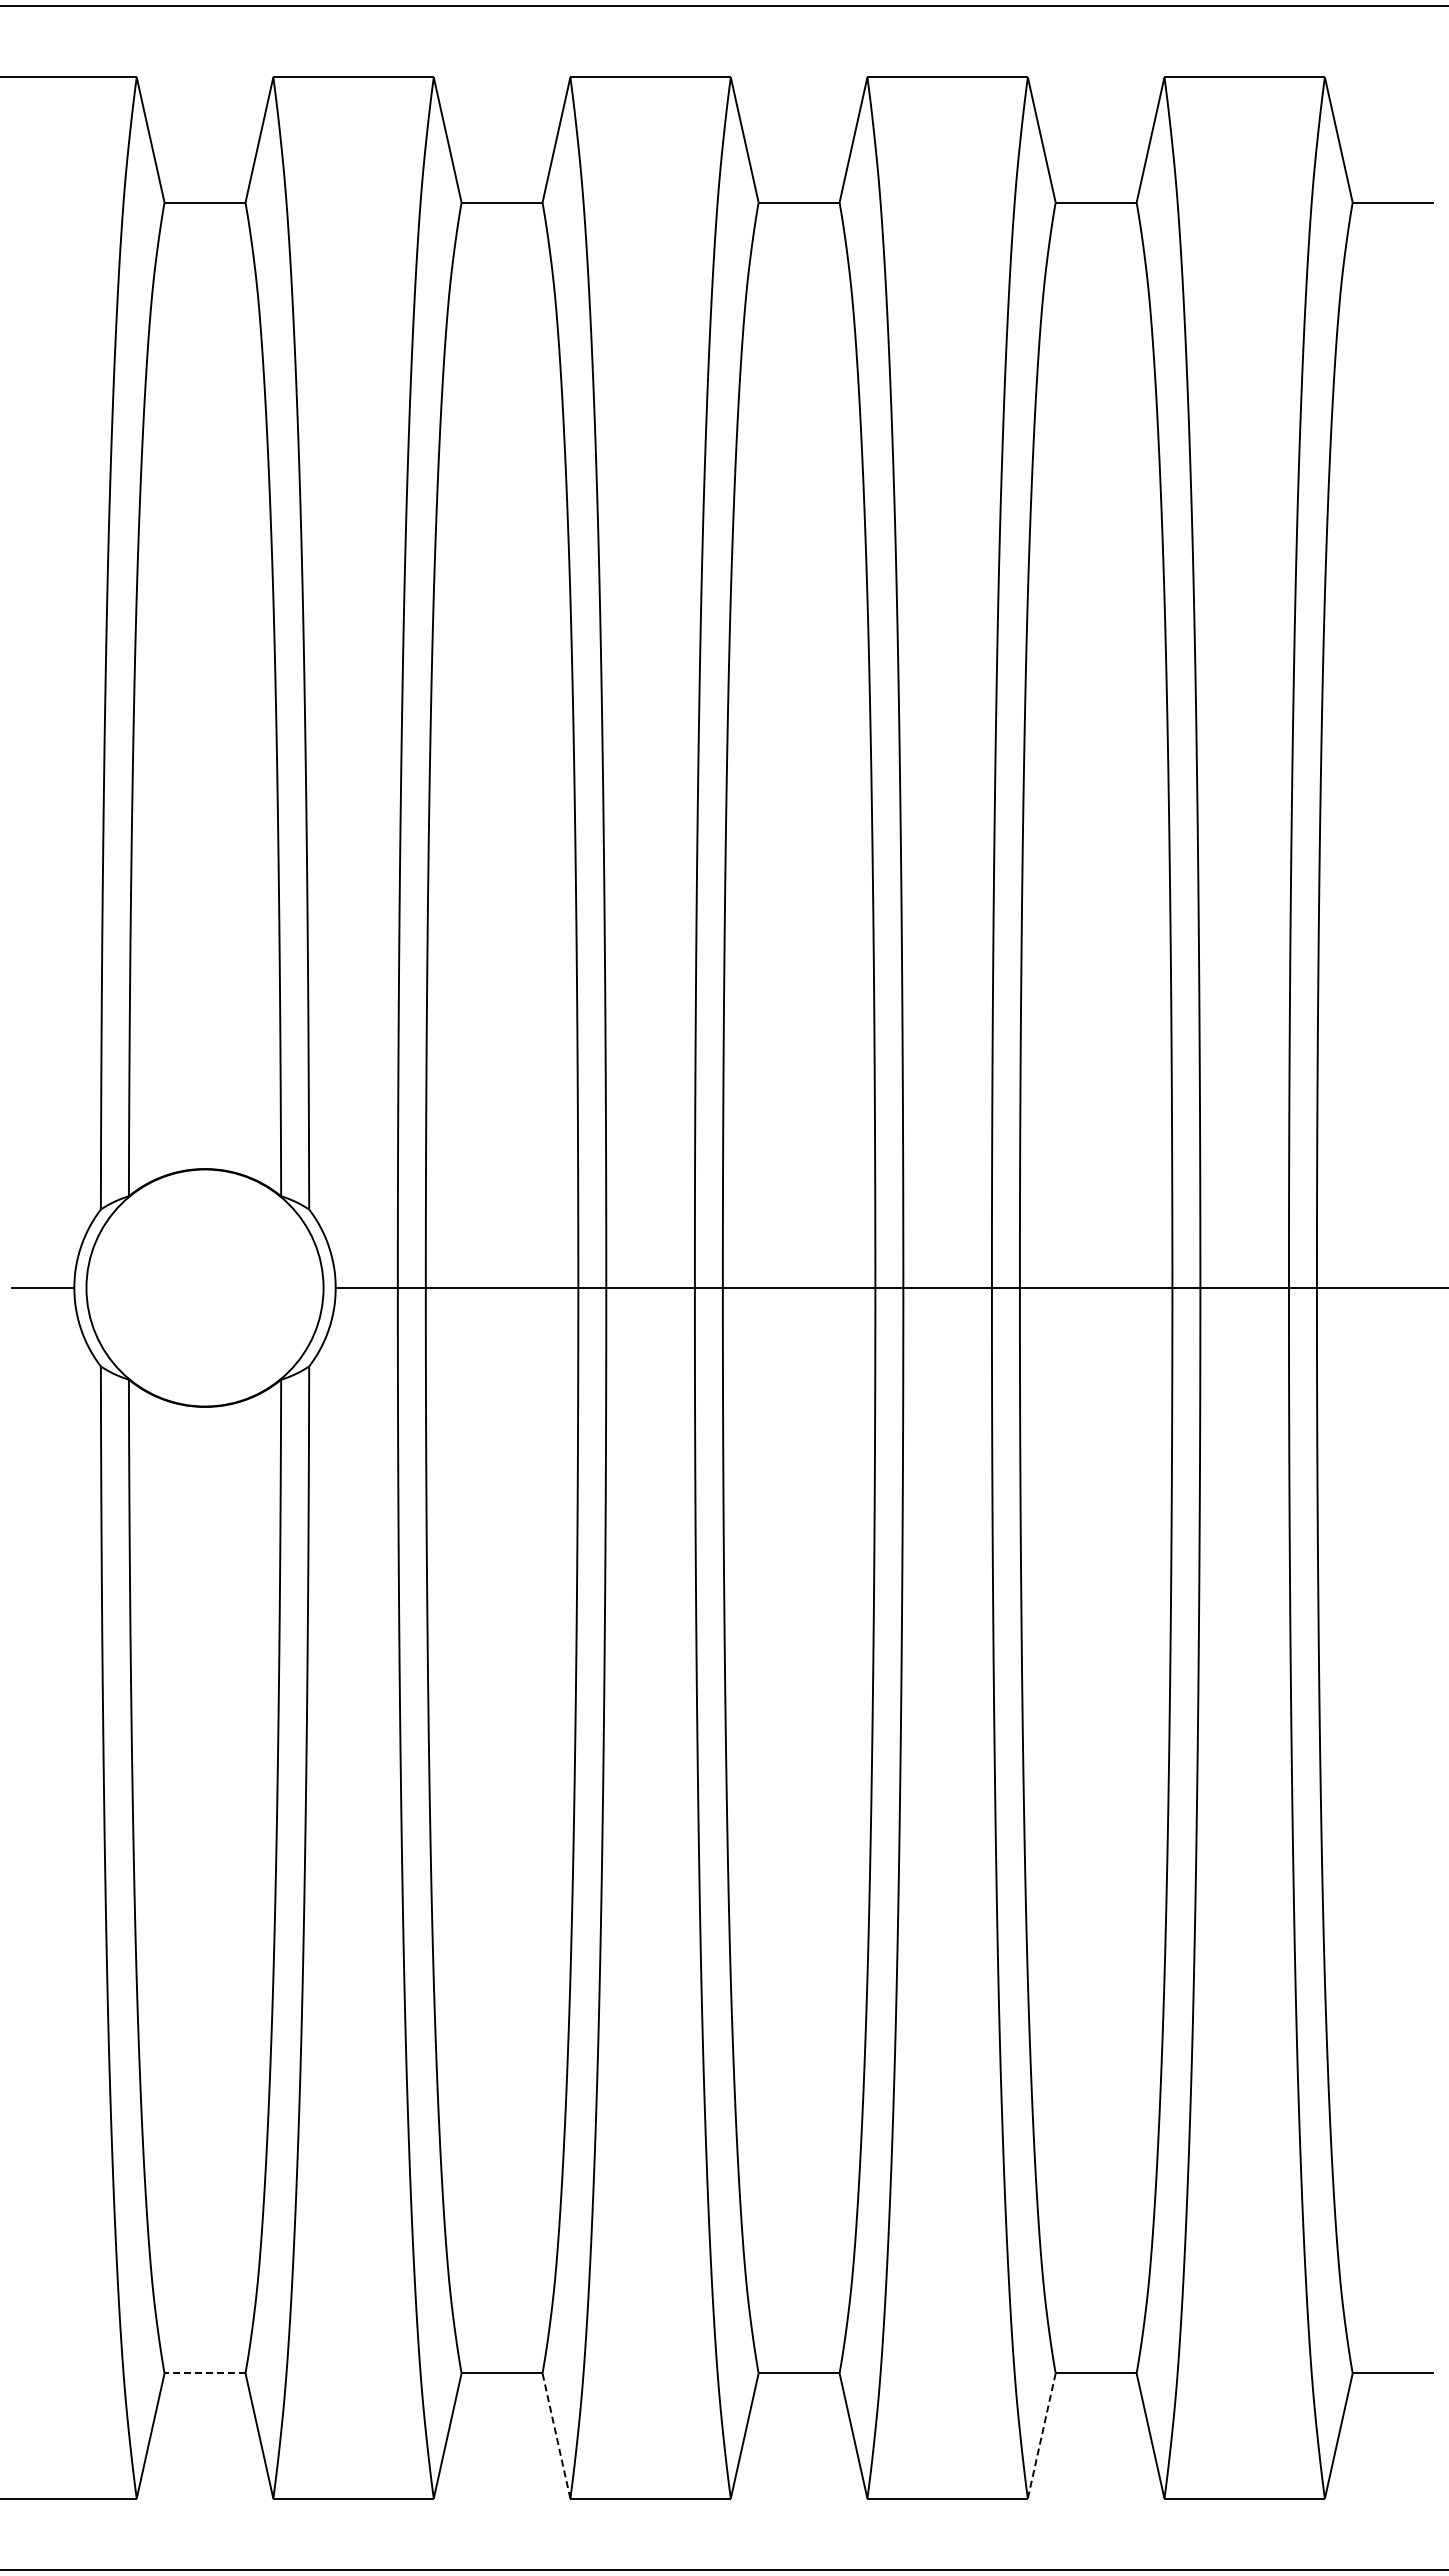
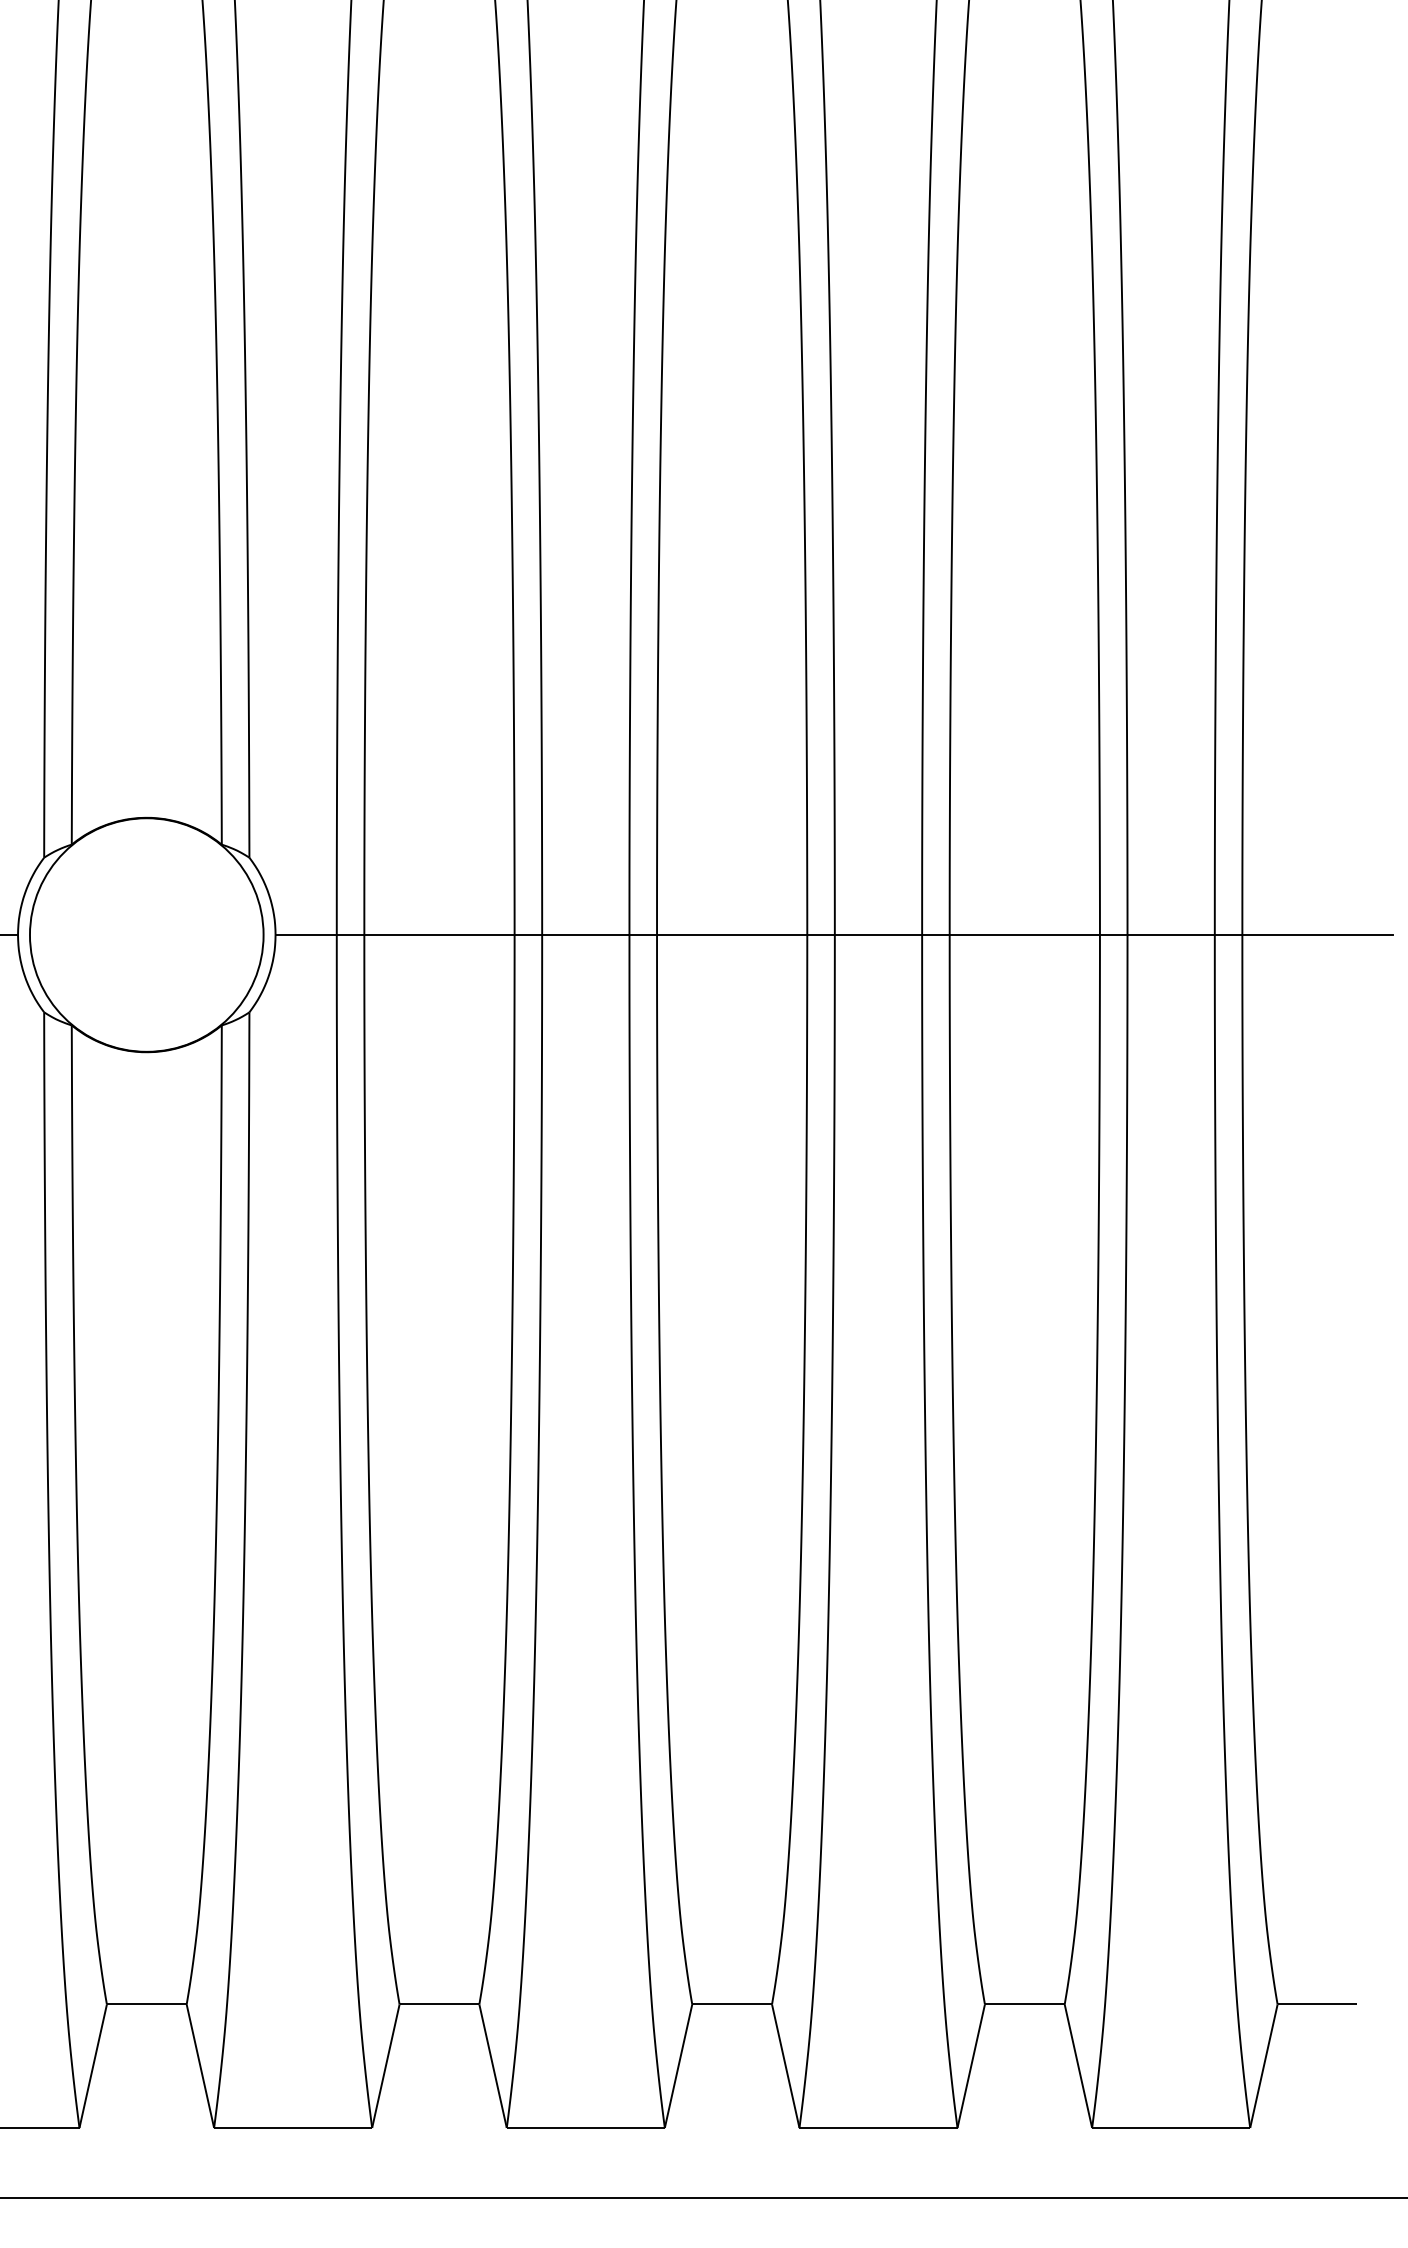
line: (204, 2373) -> (146, 2004), dashed -> solid
line: (1041, 2435) -> (970, 2065), dashed -> solid
line: (556, 2436) -> (493, 2066), dashed -> solid

